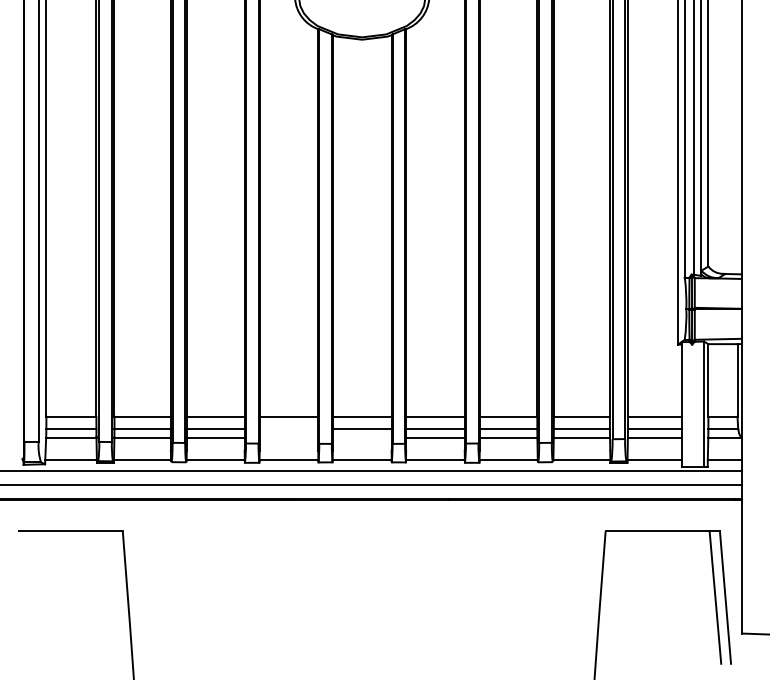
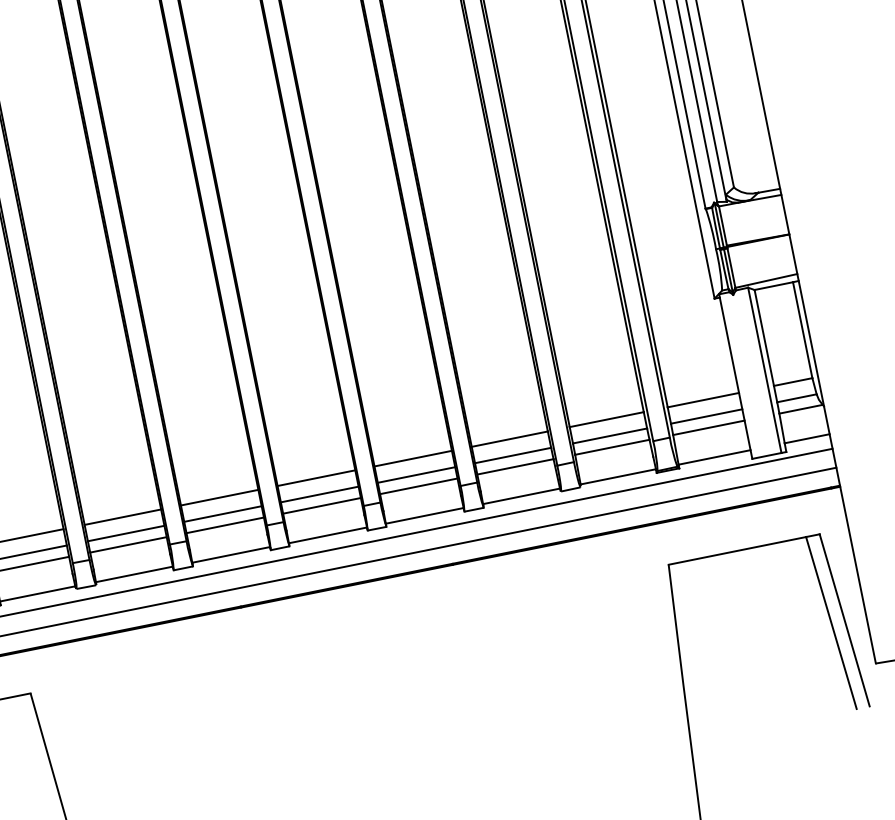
line: (288, 429) -> (222, 514), added
line: (288, 437) -> (224, 525), added
line: (361, 437) -> (321, 505), added

